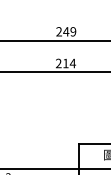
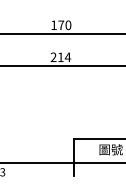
text: (66, 31) -> (61, 25), 249 -> 170

